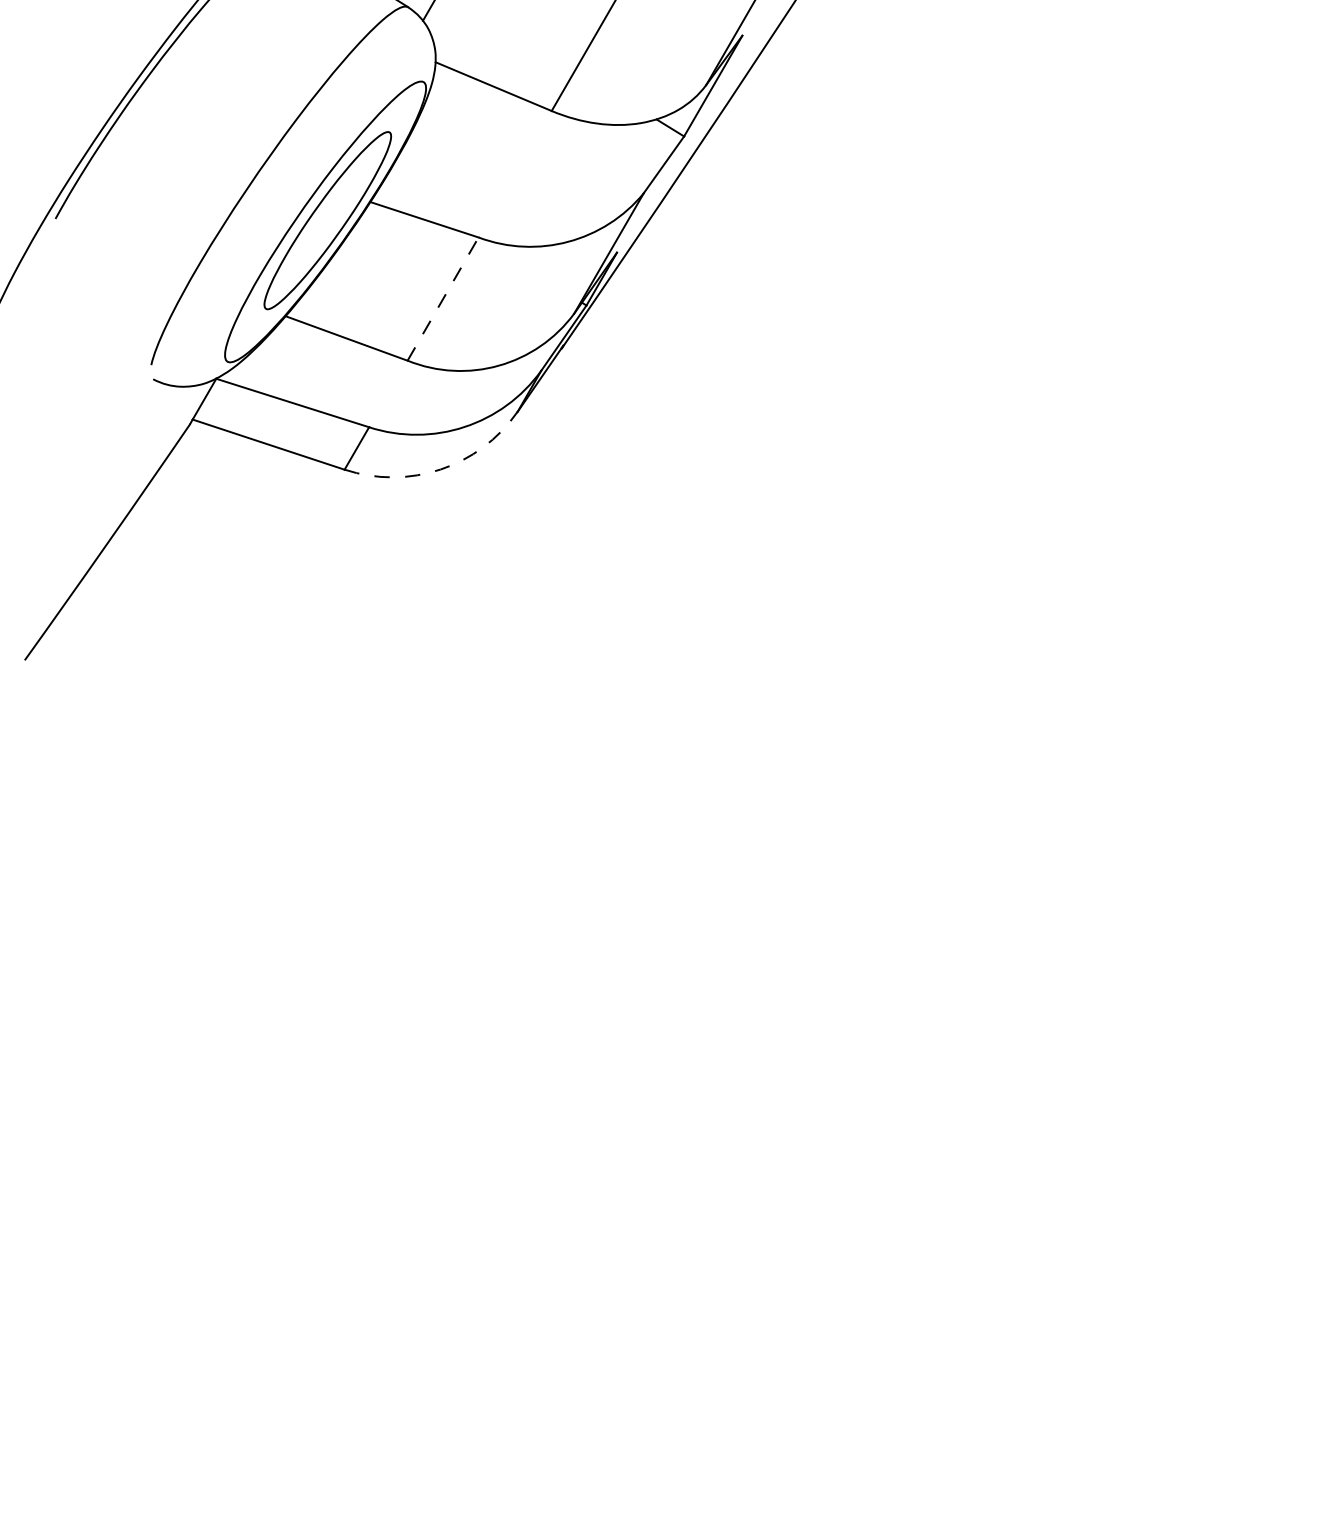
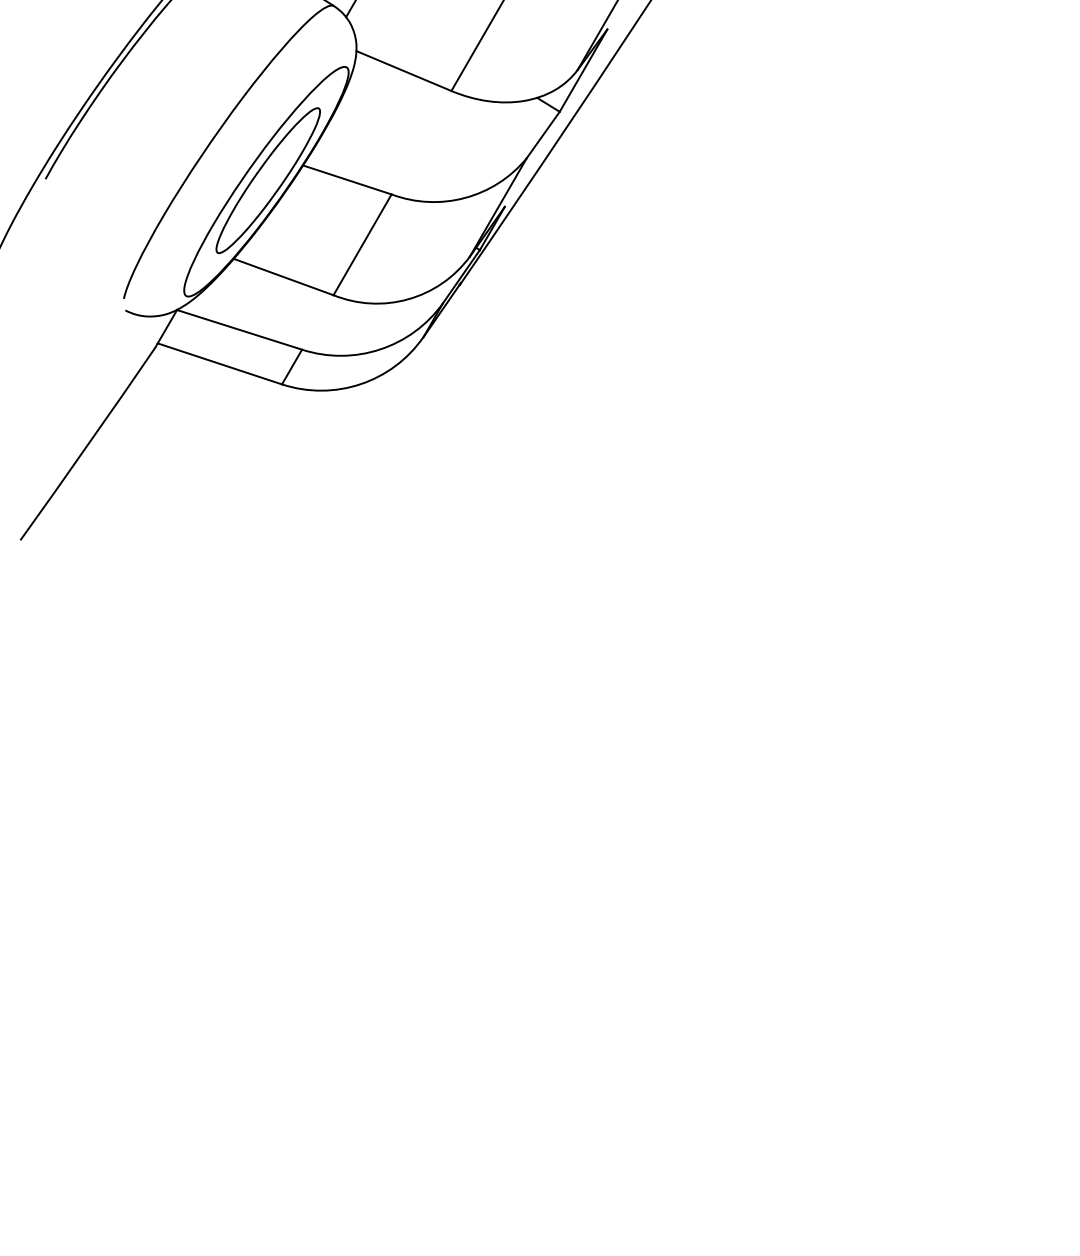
line: (443, 298) -> (362, 244), dashed -> solid
arc: (440, 469) -> (360, 384), dashed -> solid

